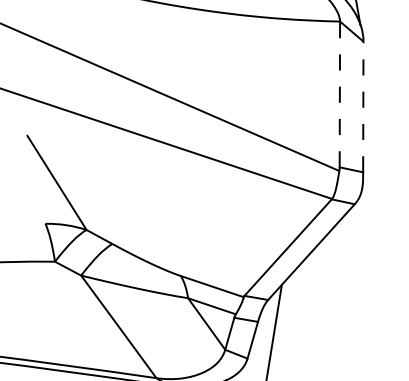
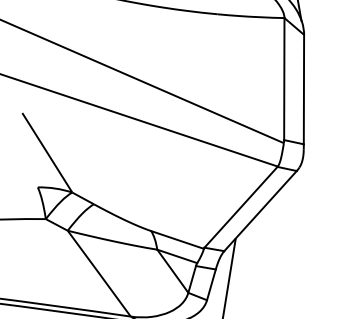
line: (340, 93) -> (284, 78), dashed -> solid
line: (362, 106) -> (303, 89), dashed -> solid

